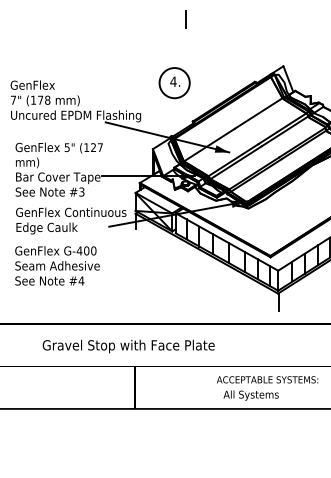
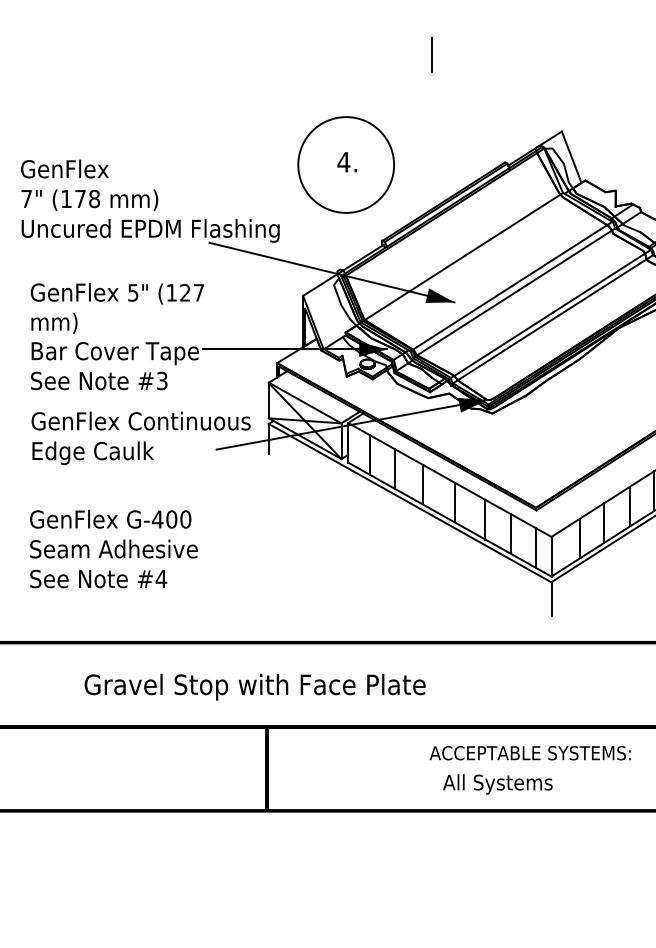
line: (185, 19) -> (431, 54), moved
circle: (174, 83) -> (345, 165), size x1.6
text: (57, 265) -> (113, 548), moved

